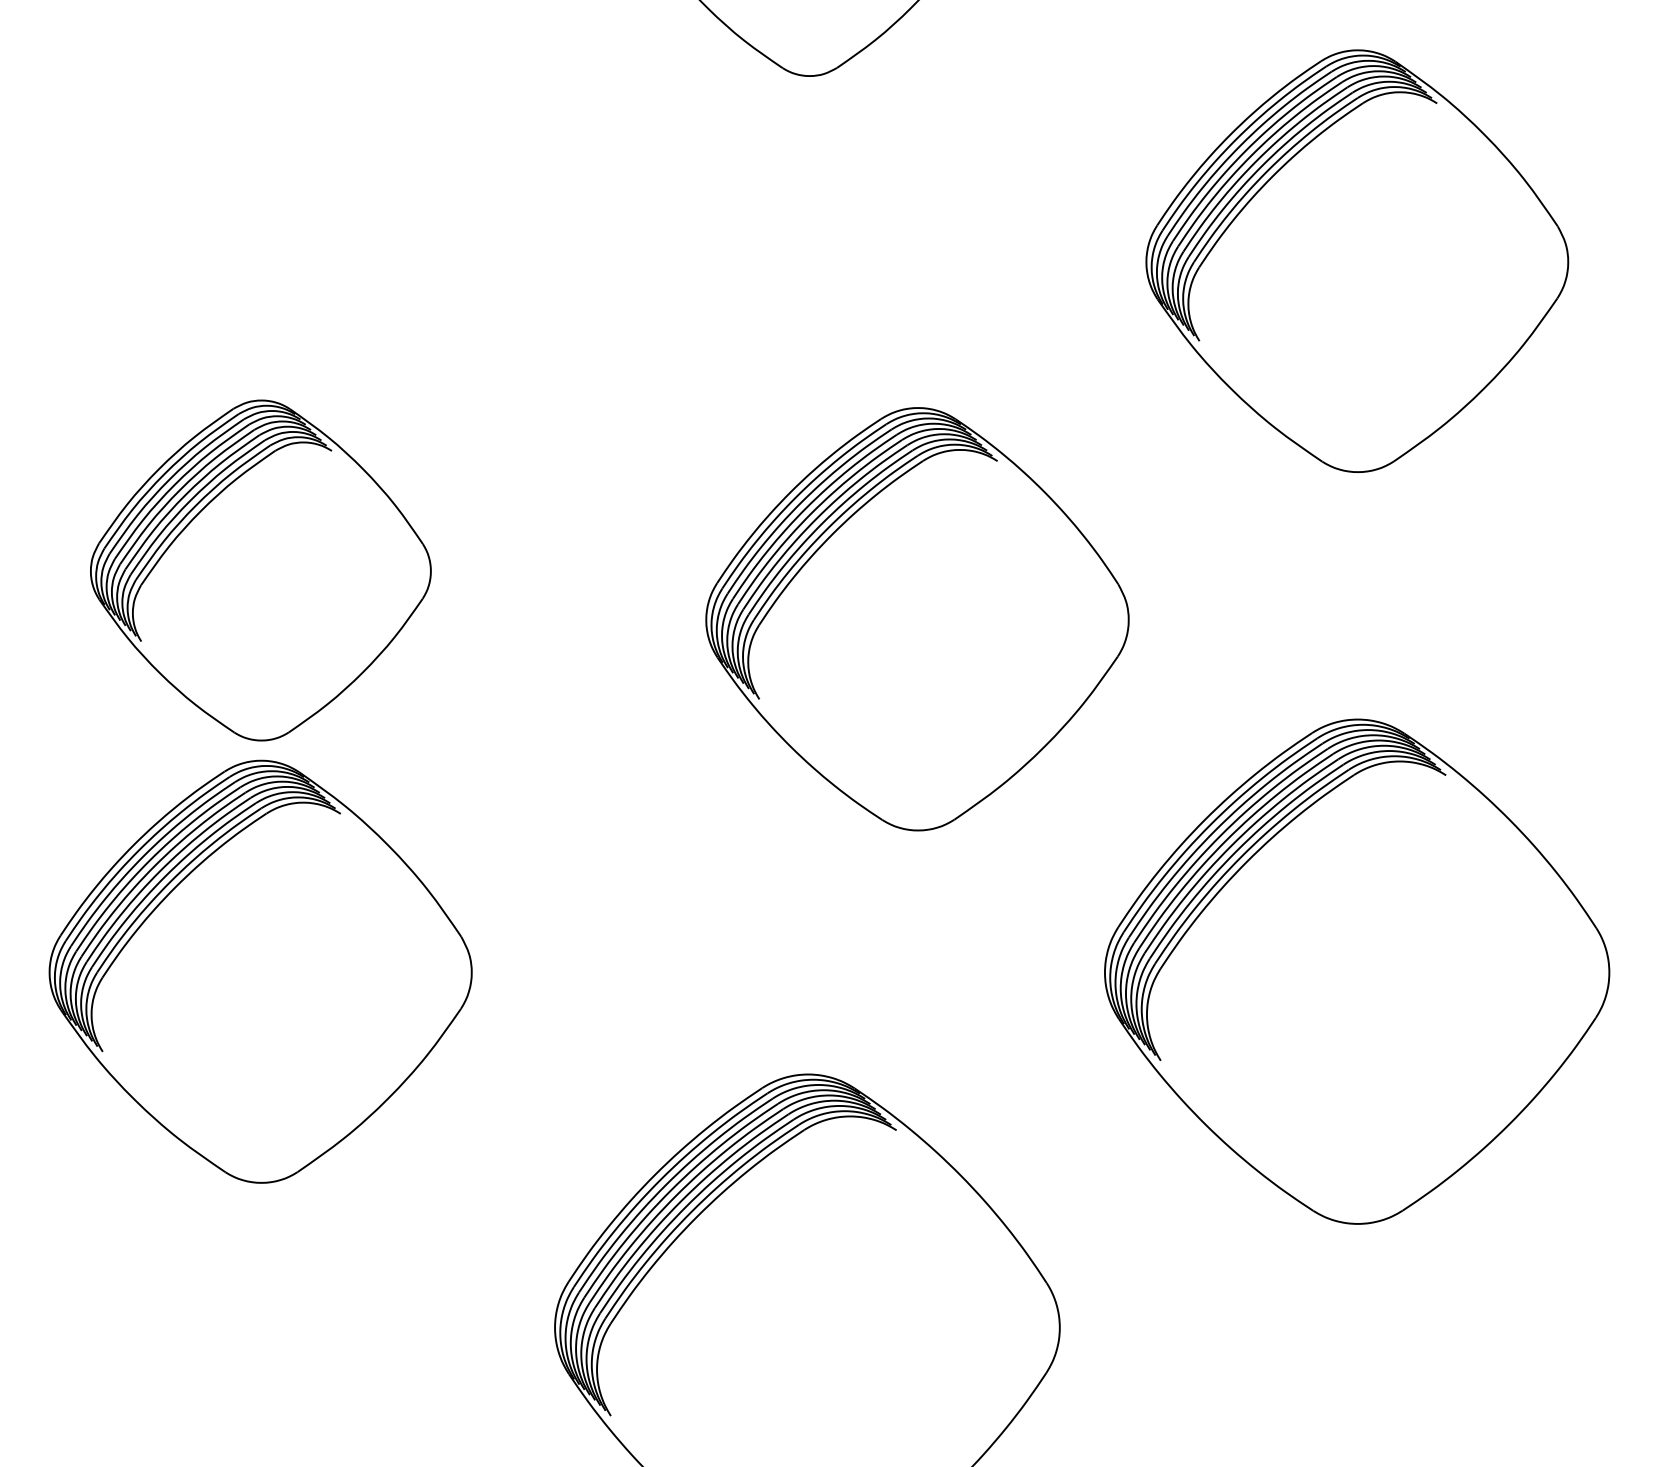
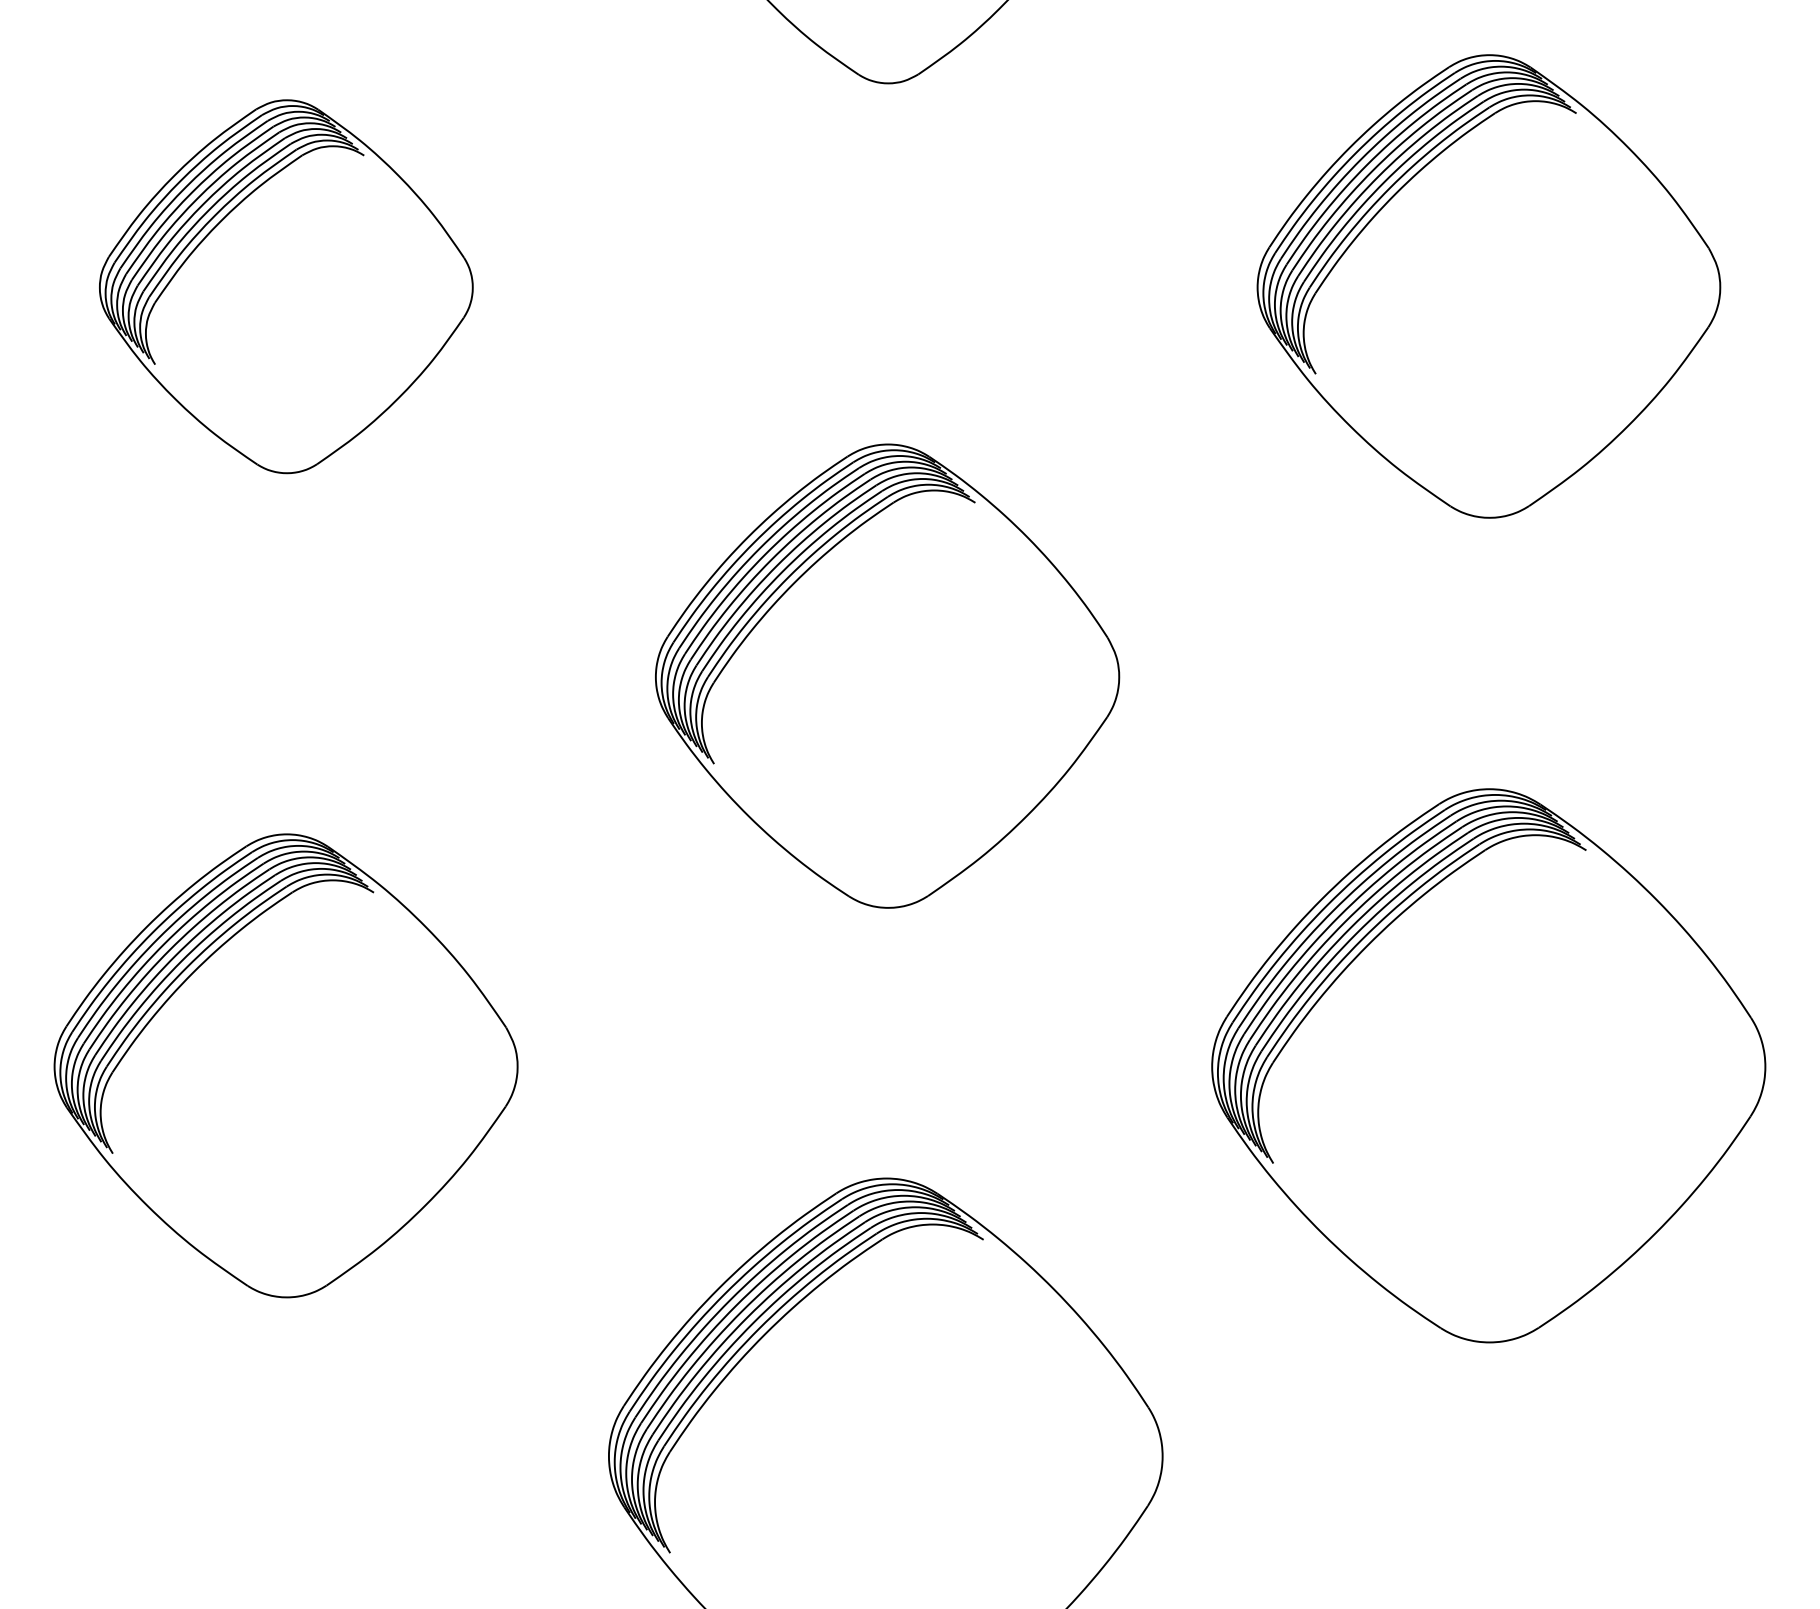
part: (261, 570) -> (286, 286), moved
part: (917, 618) -> (887, 675), moved

